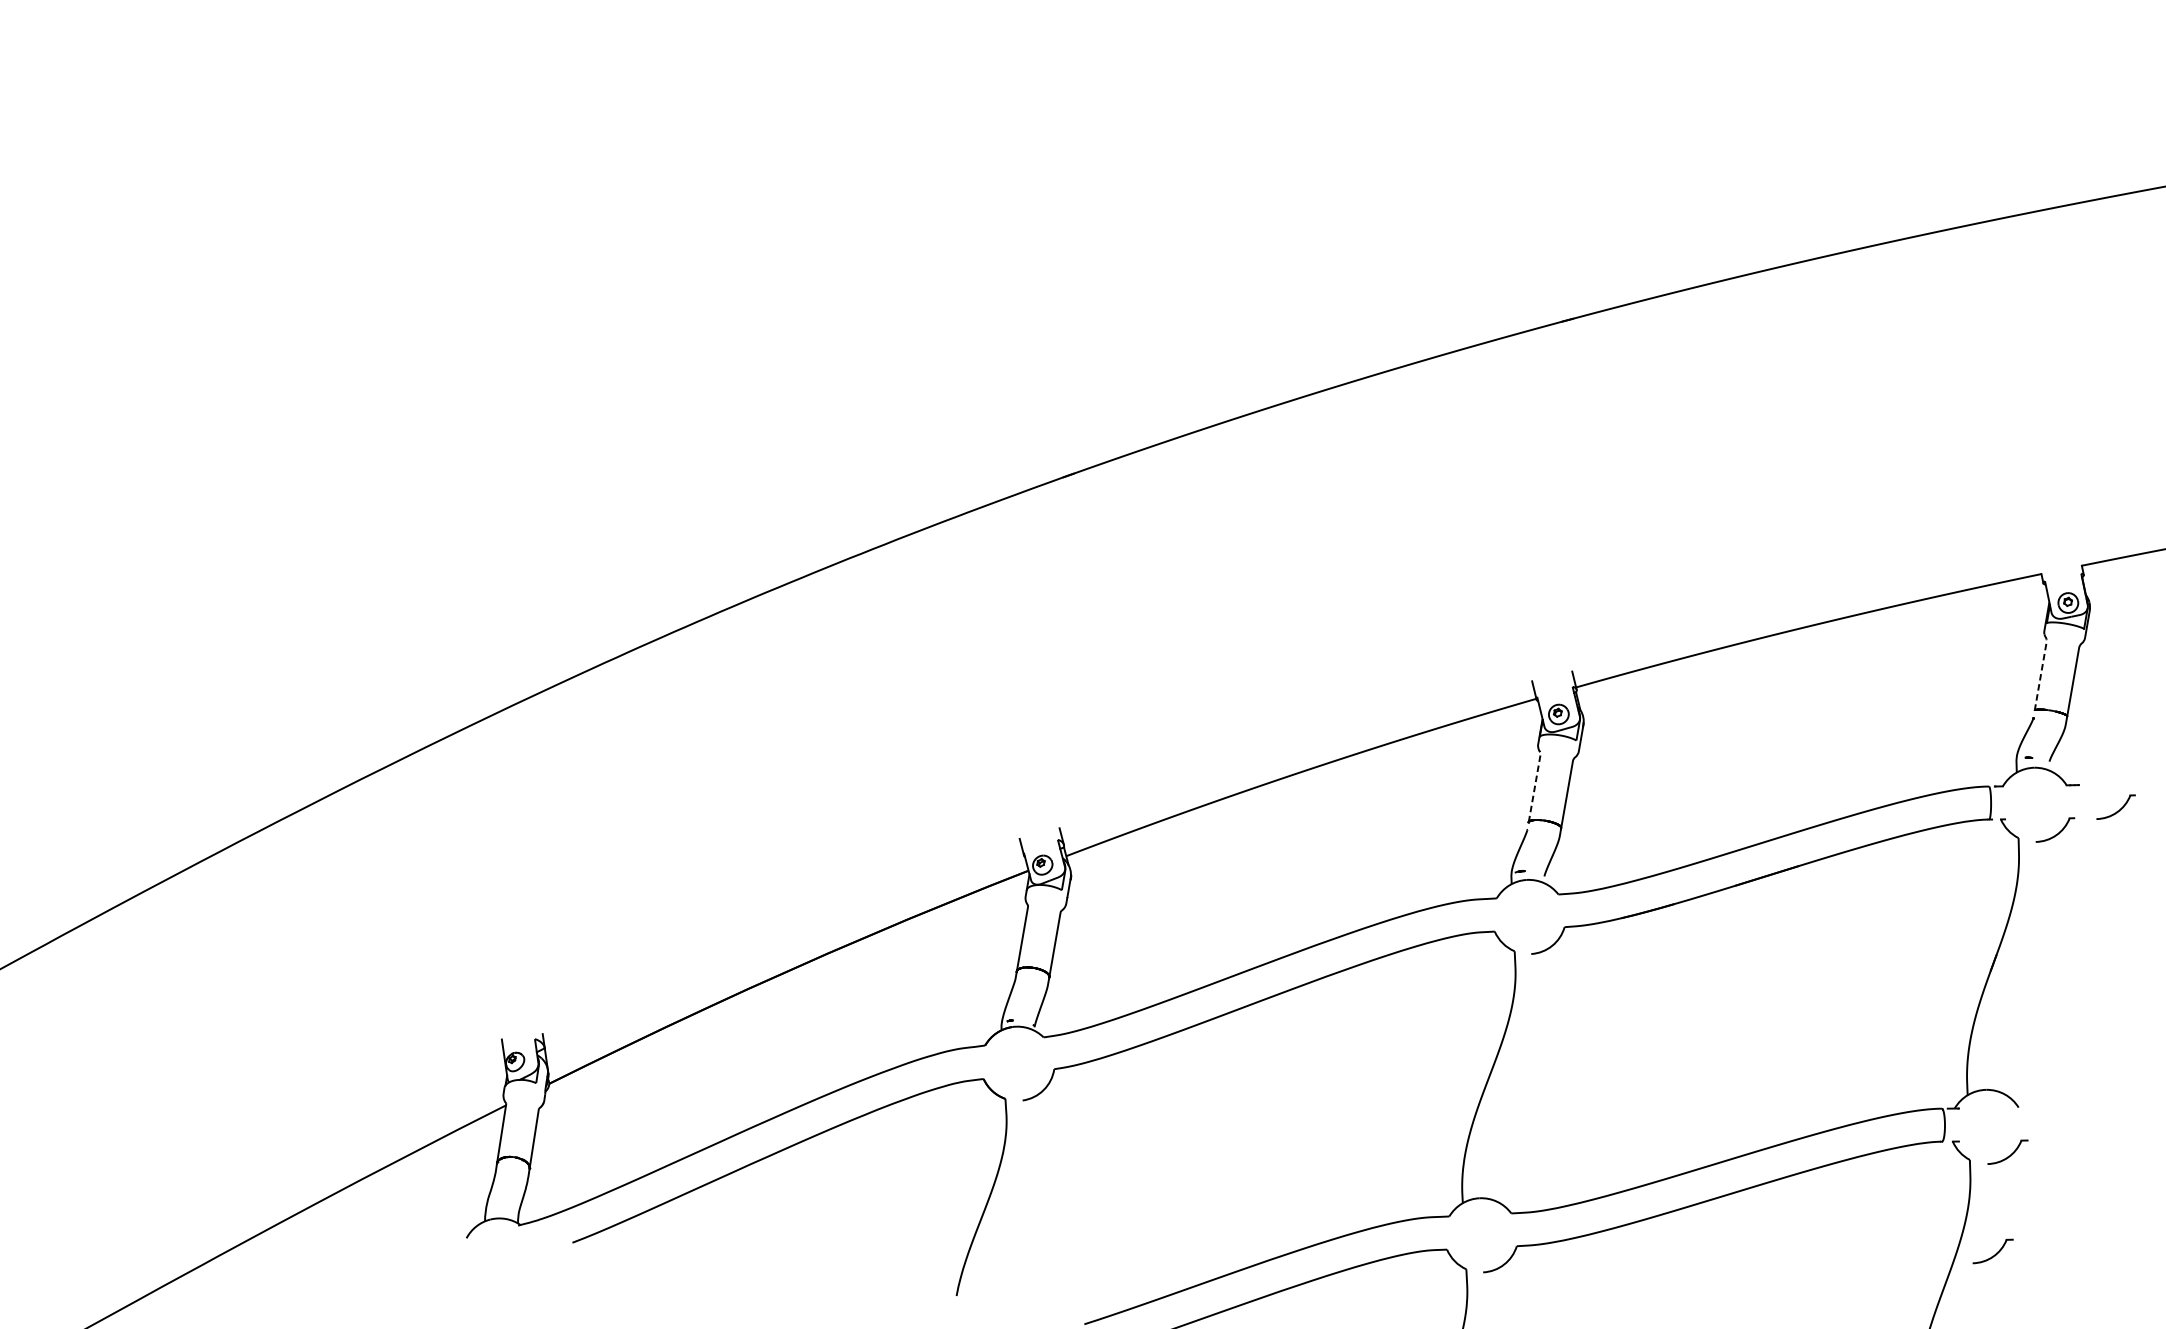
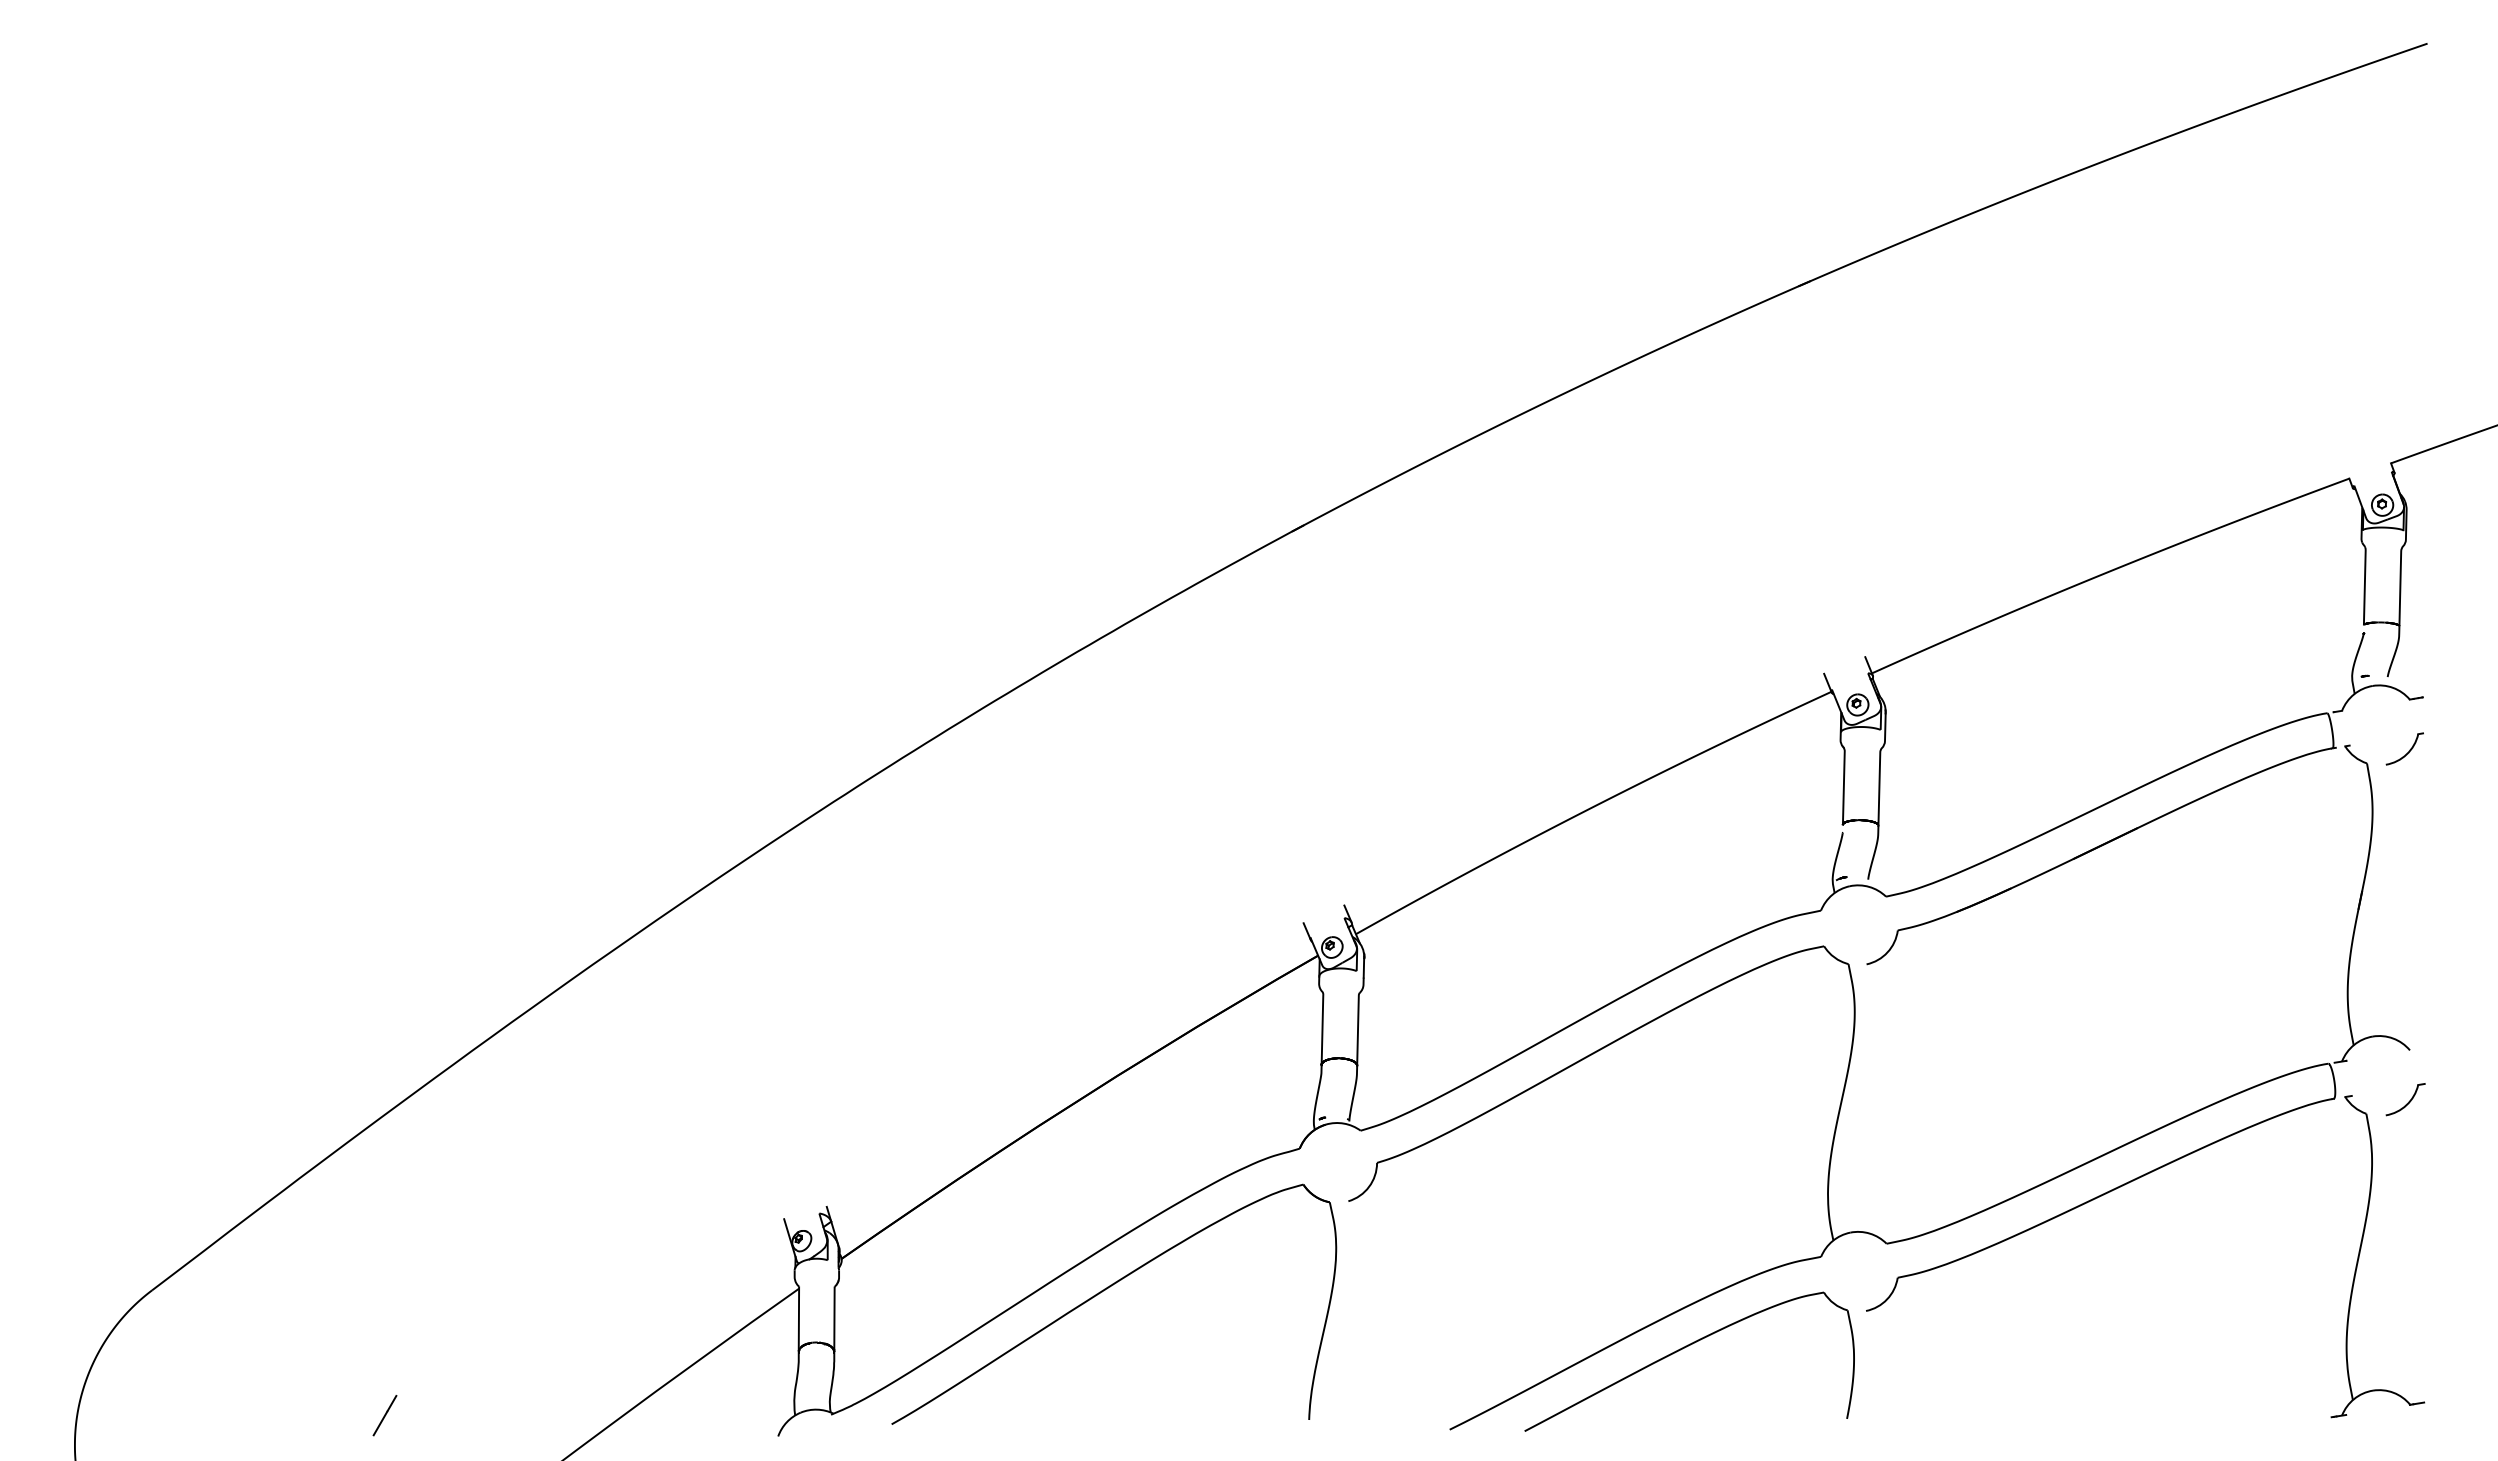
line: (2040, 672) -> (2364, 583), dashed -> solid
line: (1535, 783) -> (1843, 782), dashed -> solid
part: (2115, 806) -> (2465, 714), removed
line: (107, 1164) -> (384, 1415), added
part: (1992, 1251) -> (2405, 1207), removed

